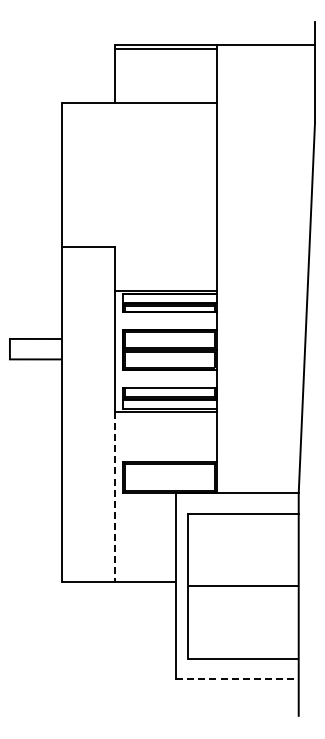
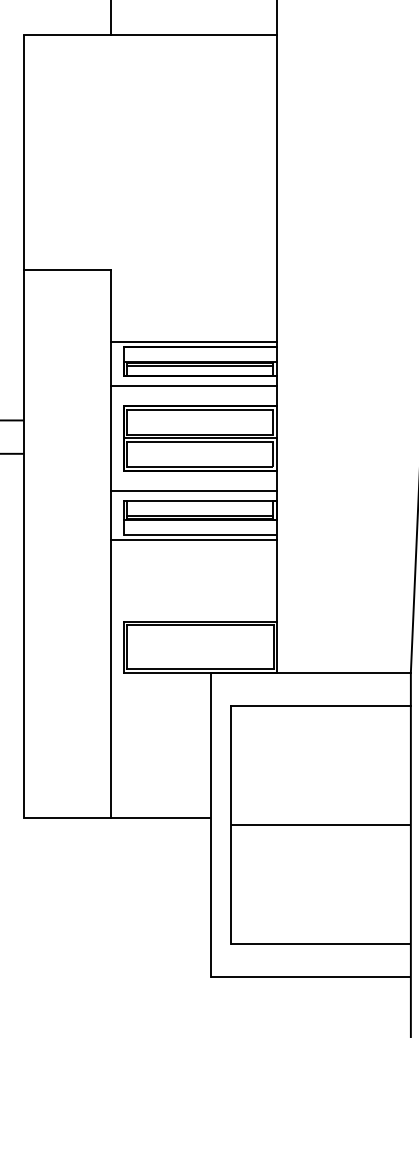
line: (165, 318) -> (193, 386), added
line: (165, 381) -> (193, 489), added
line: (114, 497) -> (109, 679), dashed -> solid
line: (237, 679) -> (310, 976), dashed -> solid

